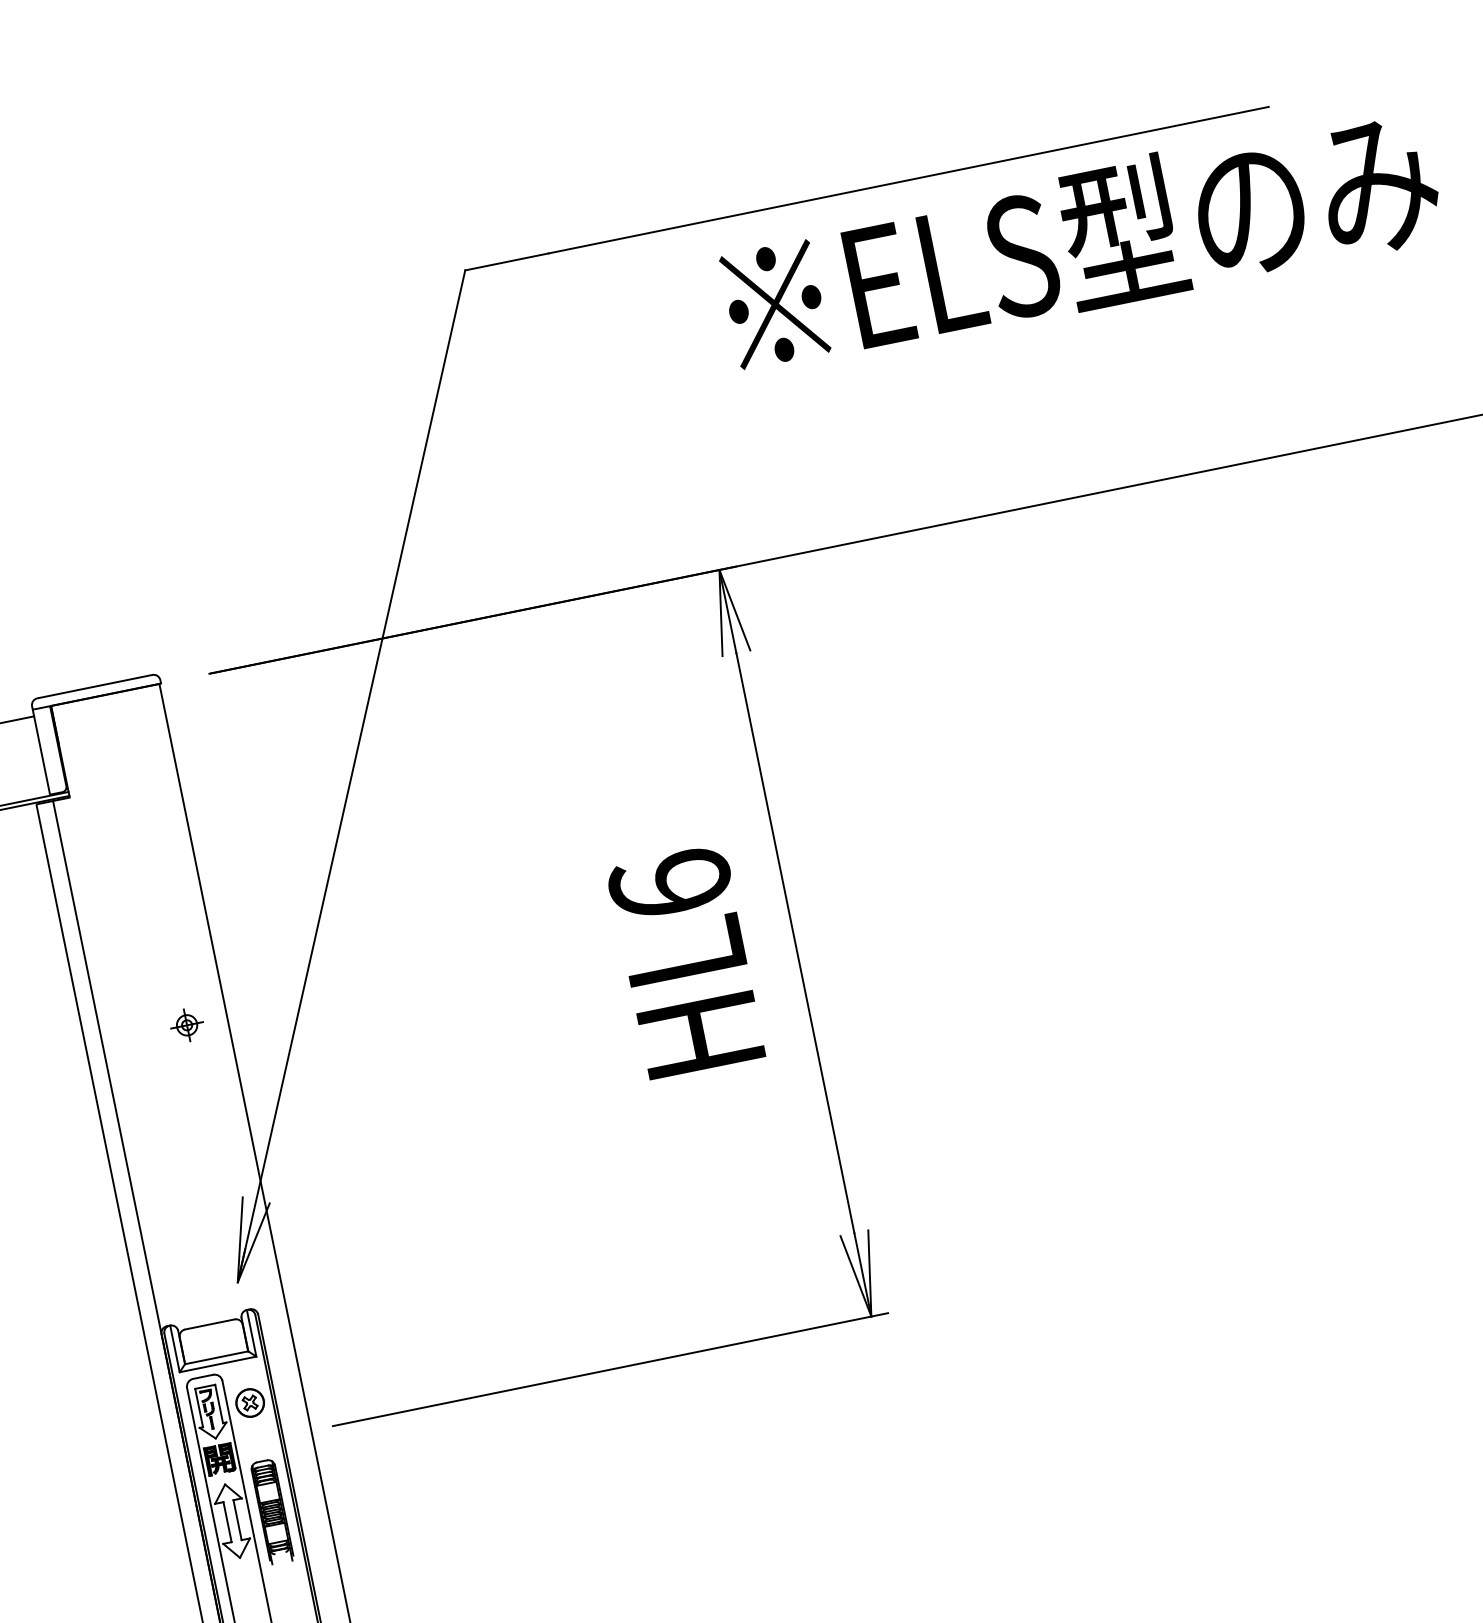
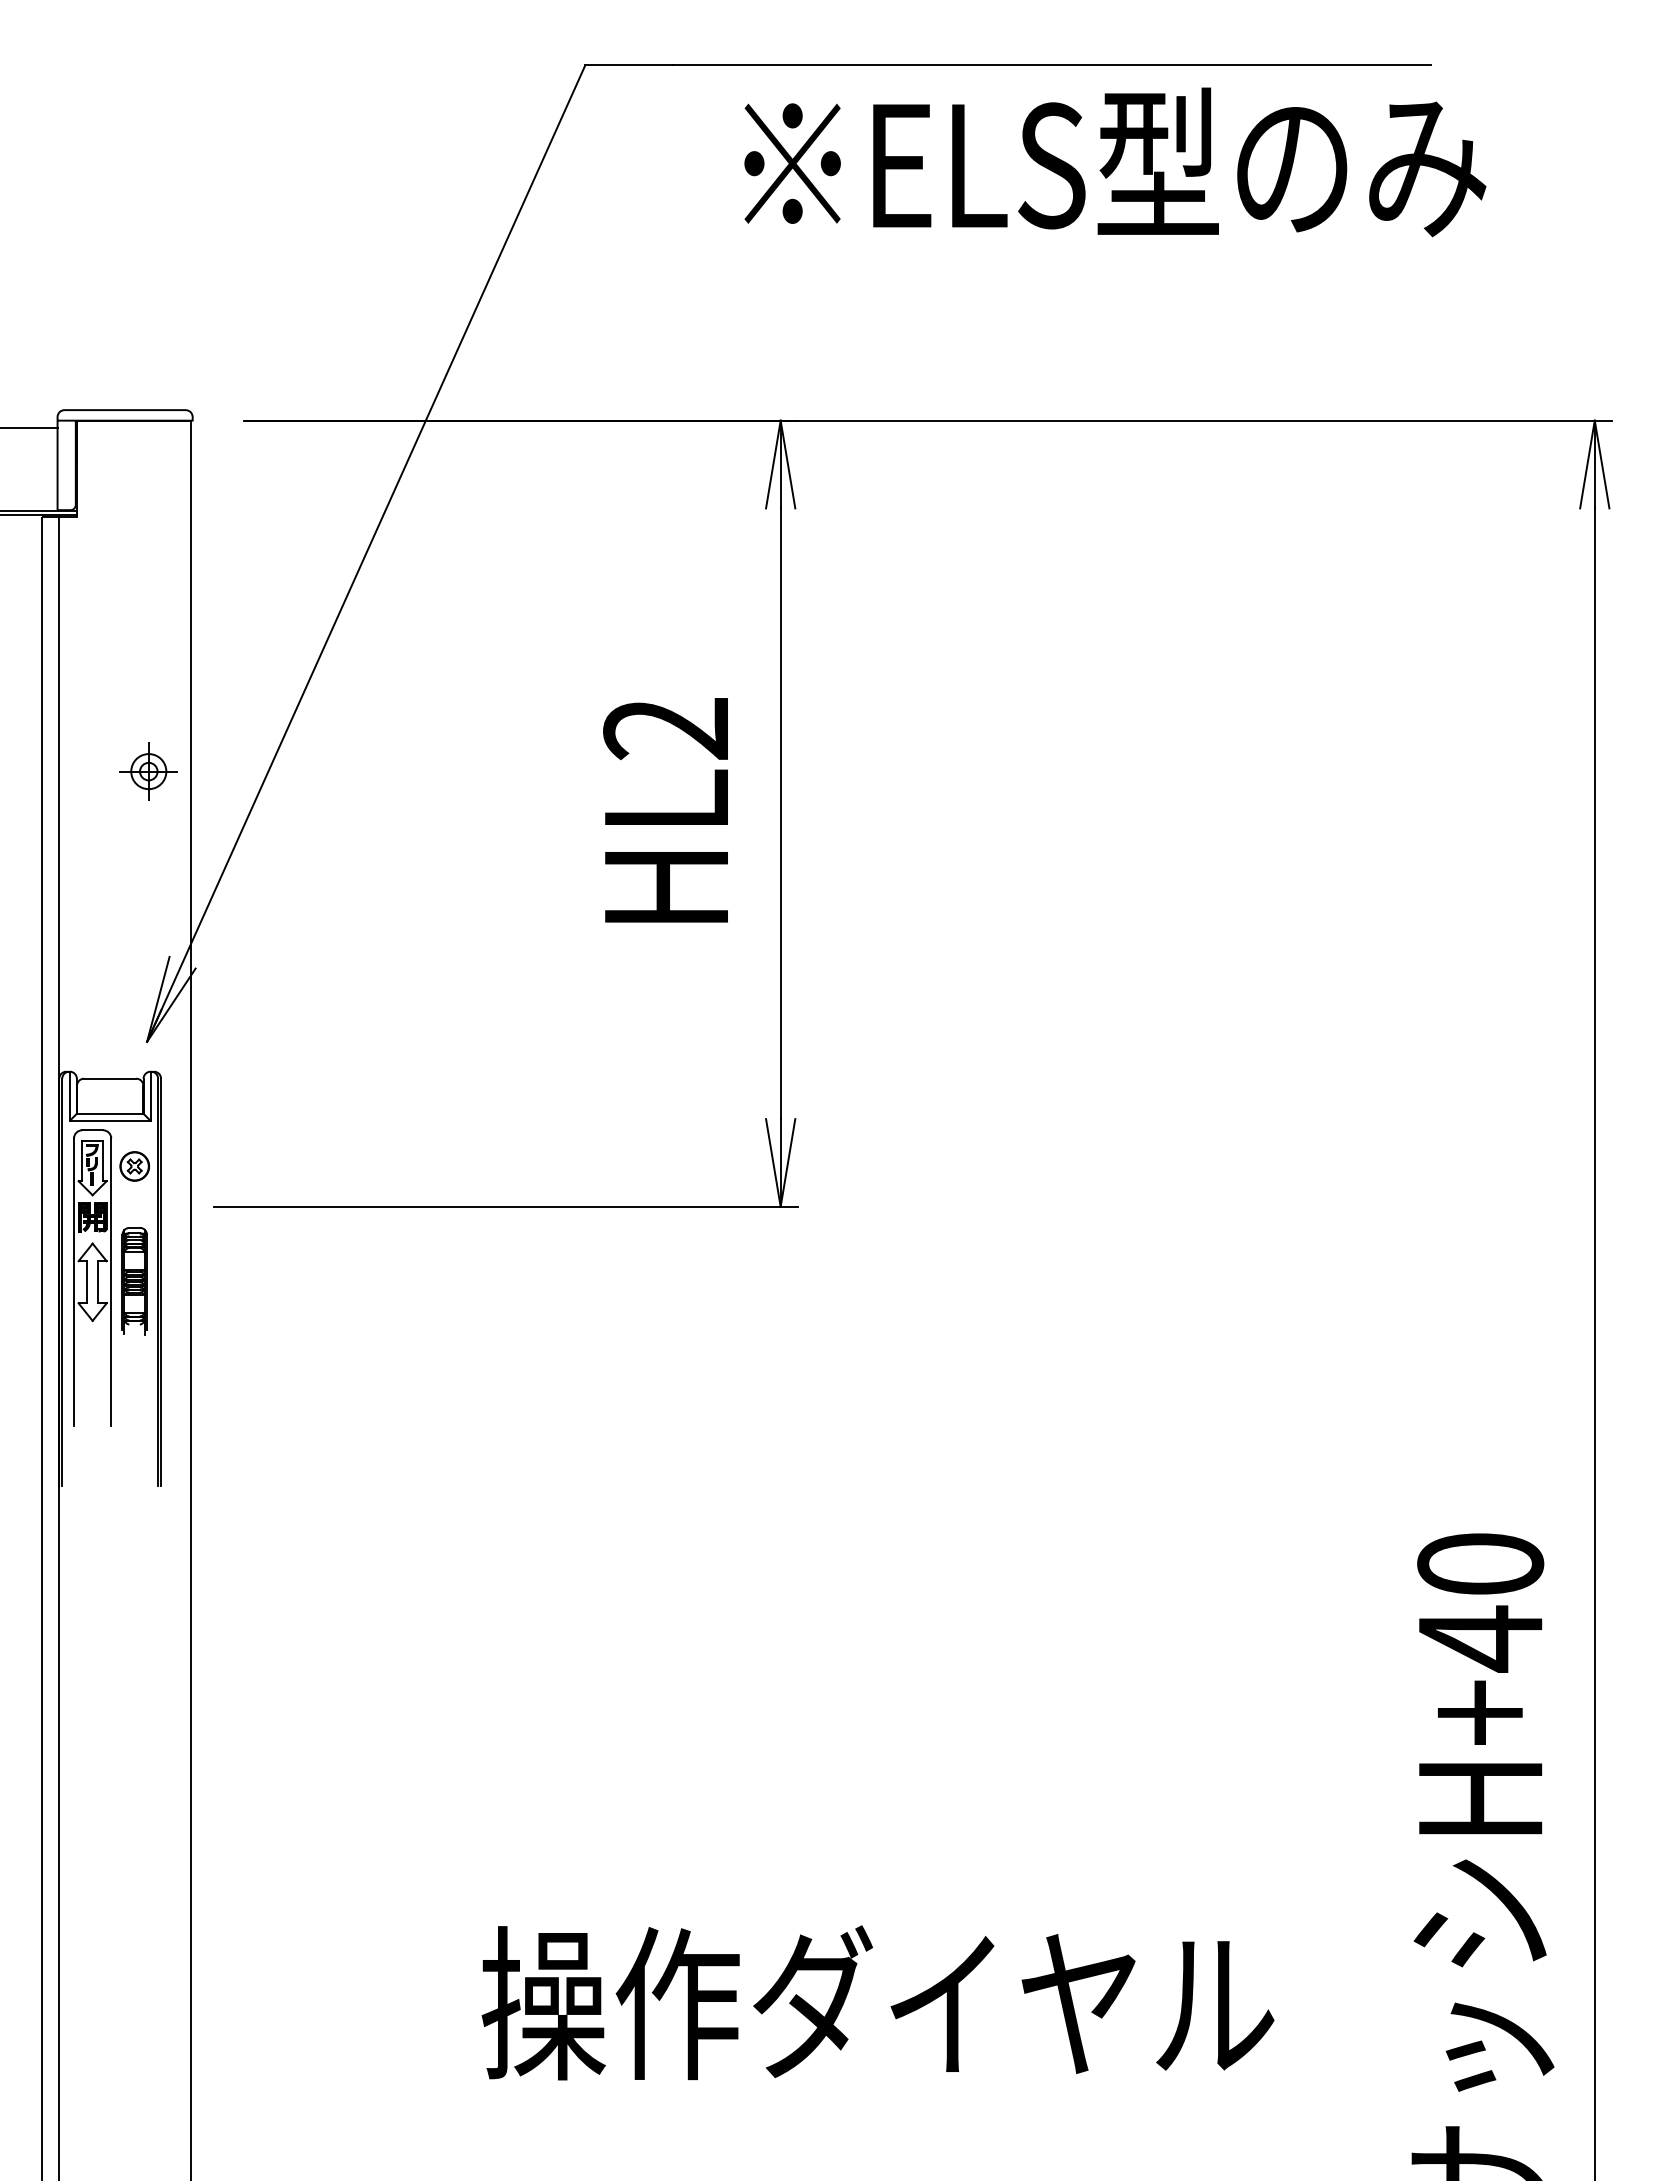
text: (1081, 241) -> (1115, 162), moved
text: (670, 884) -> (666, 728), HL6 -> HL2
part: (186, 1025) -> (148, 771), size x1.67

